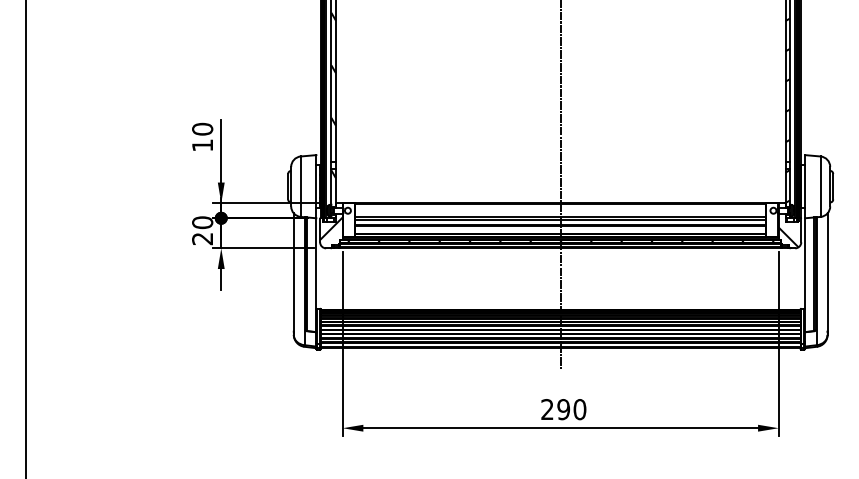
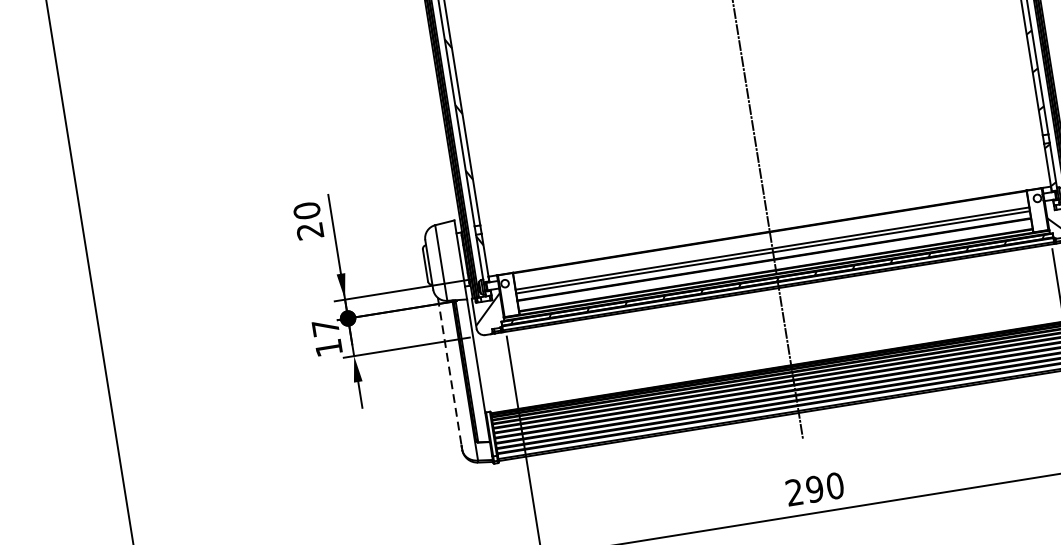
text: (202, 145) -> (310, 231), 10 -> 20
text: (202, 230) -> (327, 337), 20 -> 17
line: (293, 271) -> (449, 370), solid -> dashed

